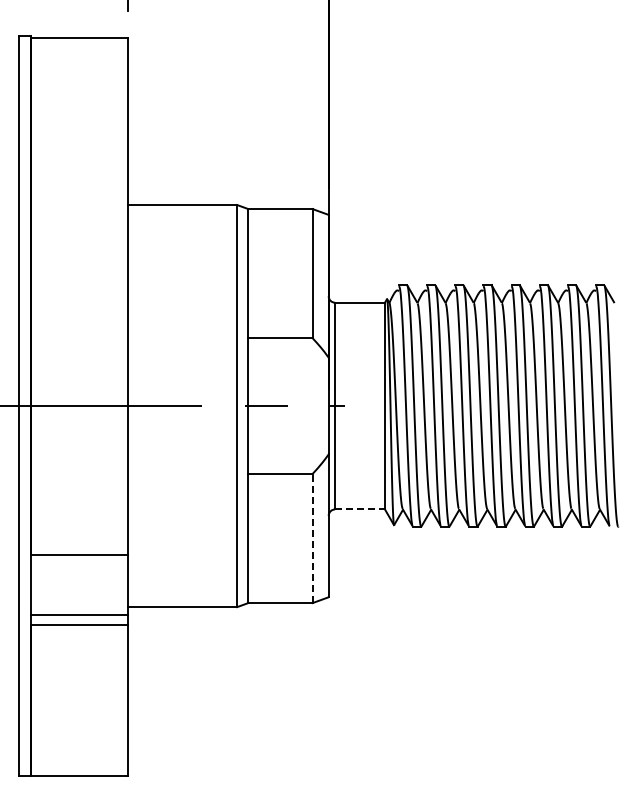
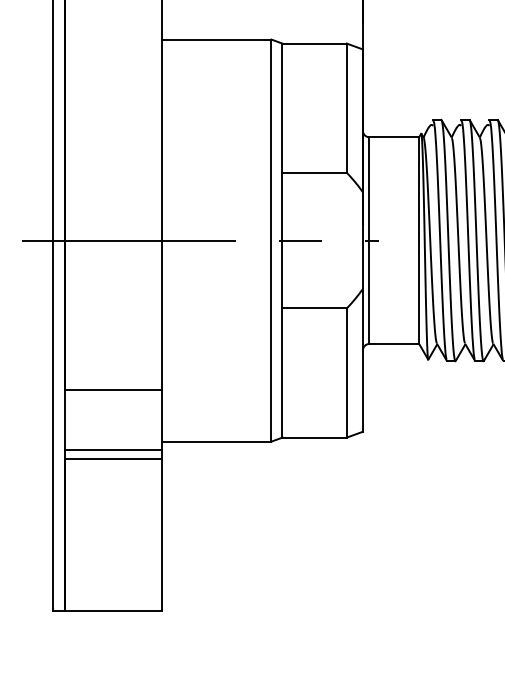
line: (360, 509) -> (394, 344), dashed -> solid
line: (312, 538) -> (346, 373), dashed -> solid

